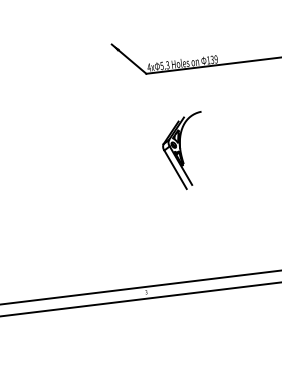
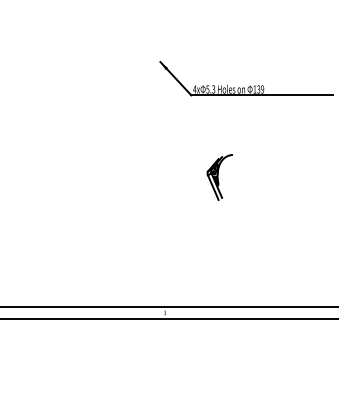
part: (184, 151) -> (219, 177), size x0.6

